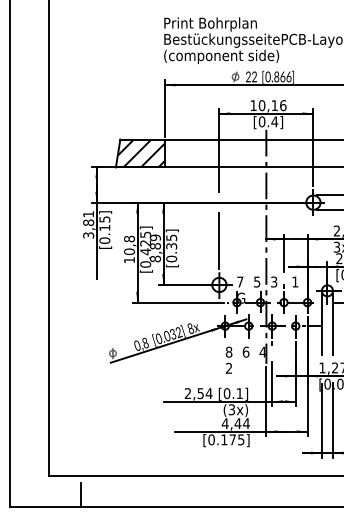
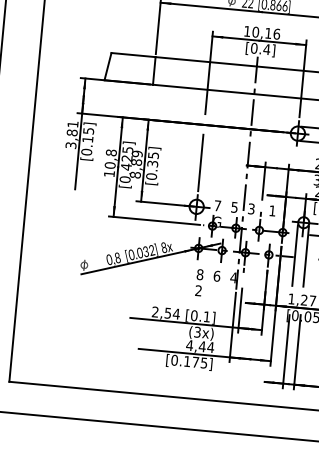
hatch: (140, 153) -> (130, 68), removed
line: (81, 494) -> (40, 402), removed

